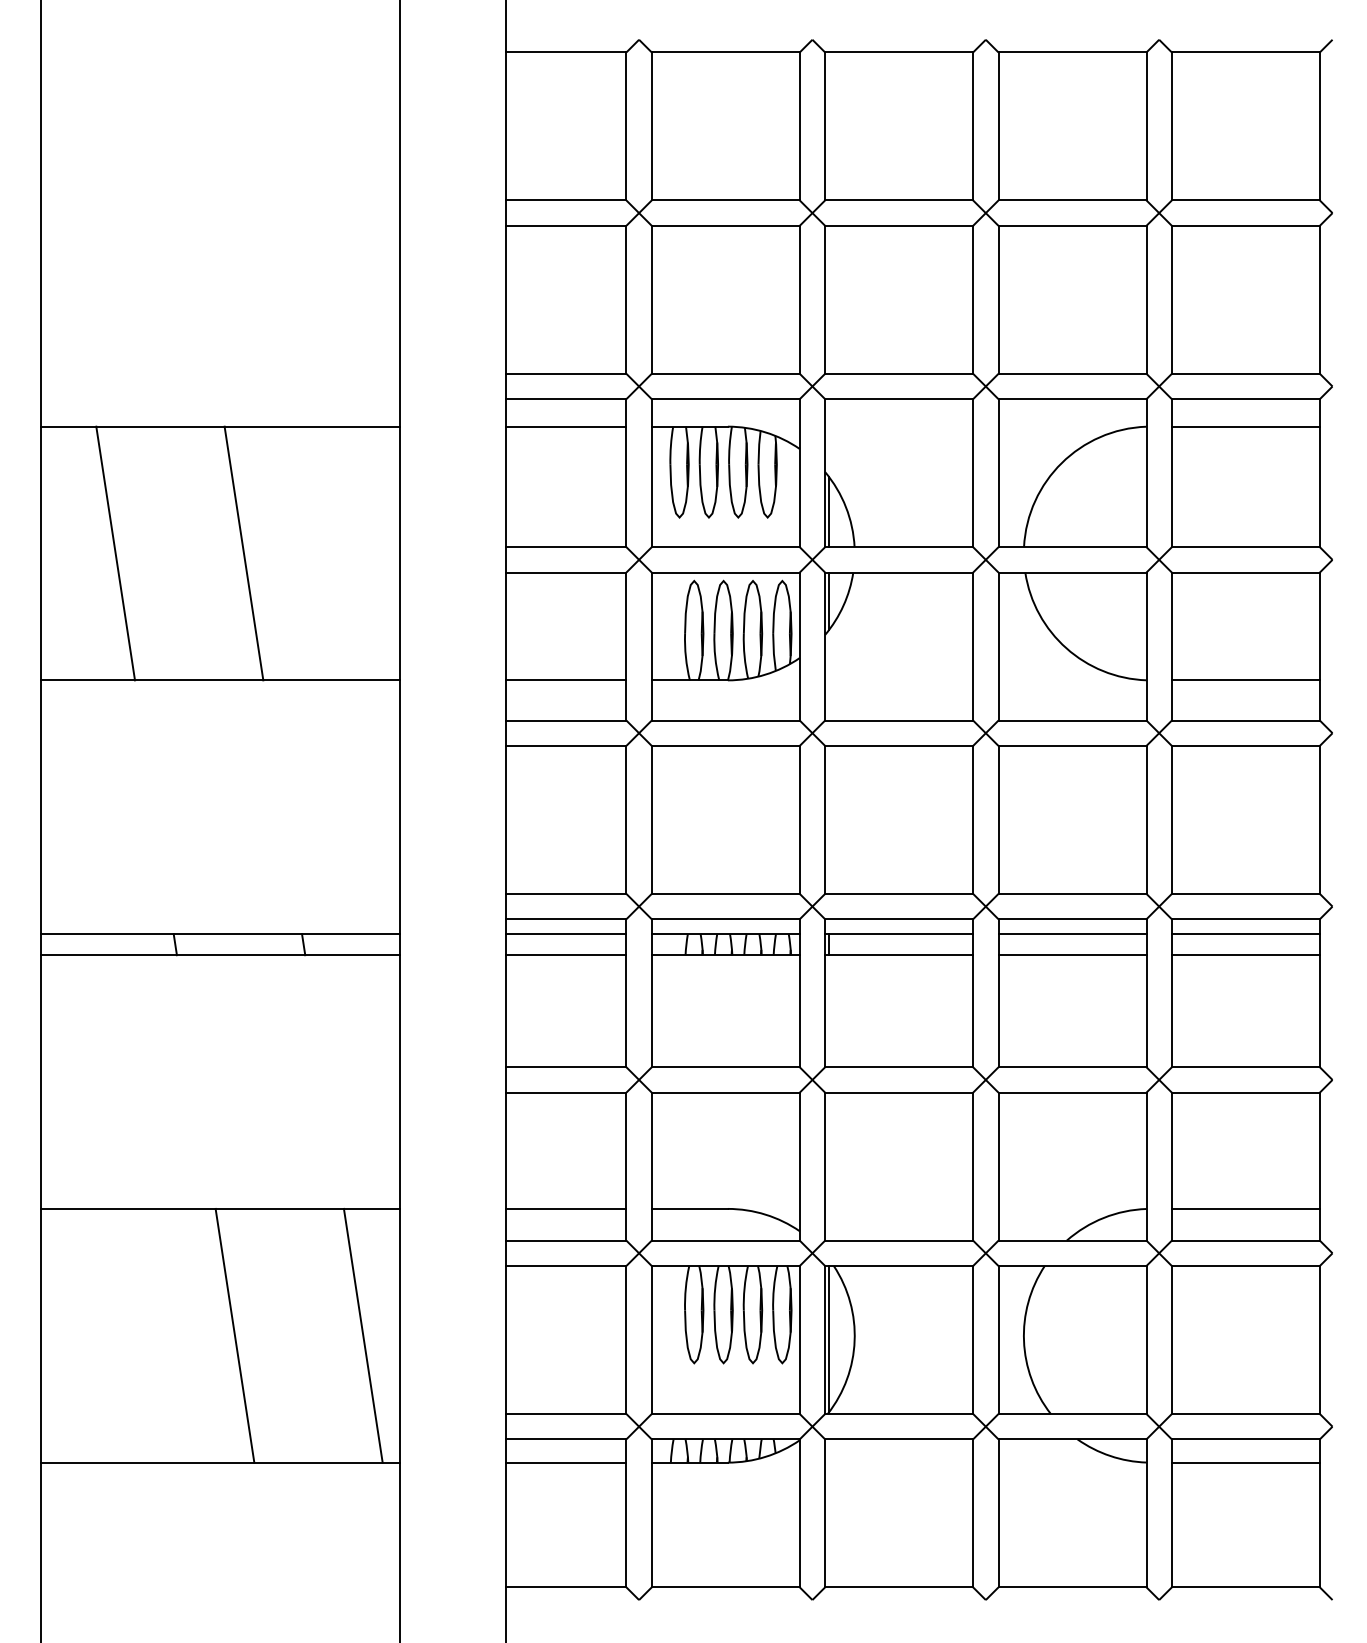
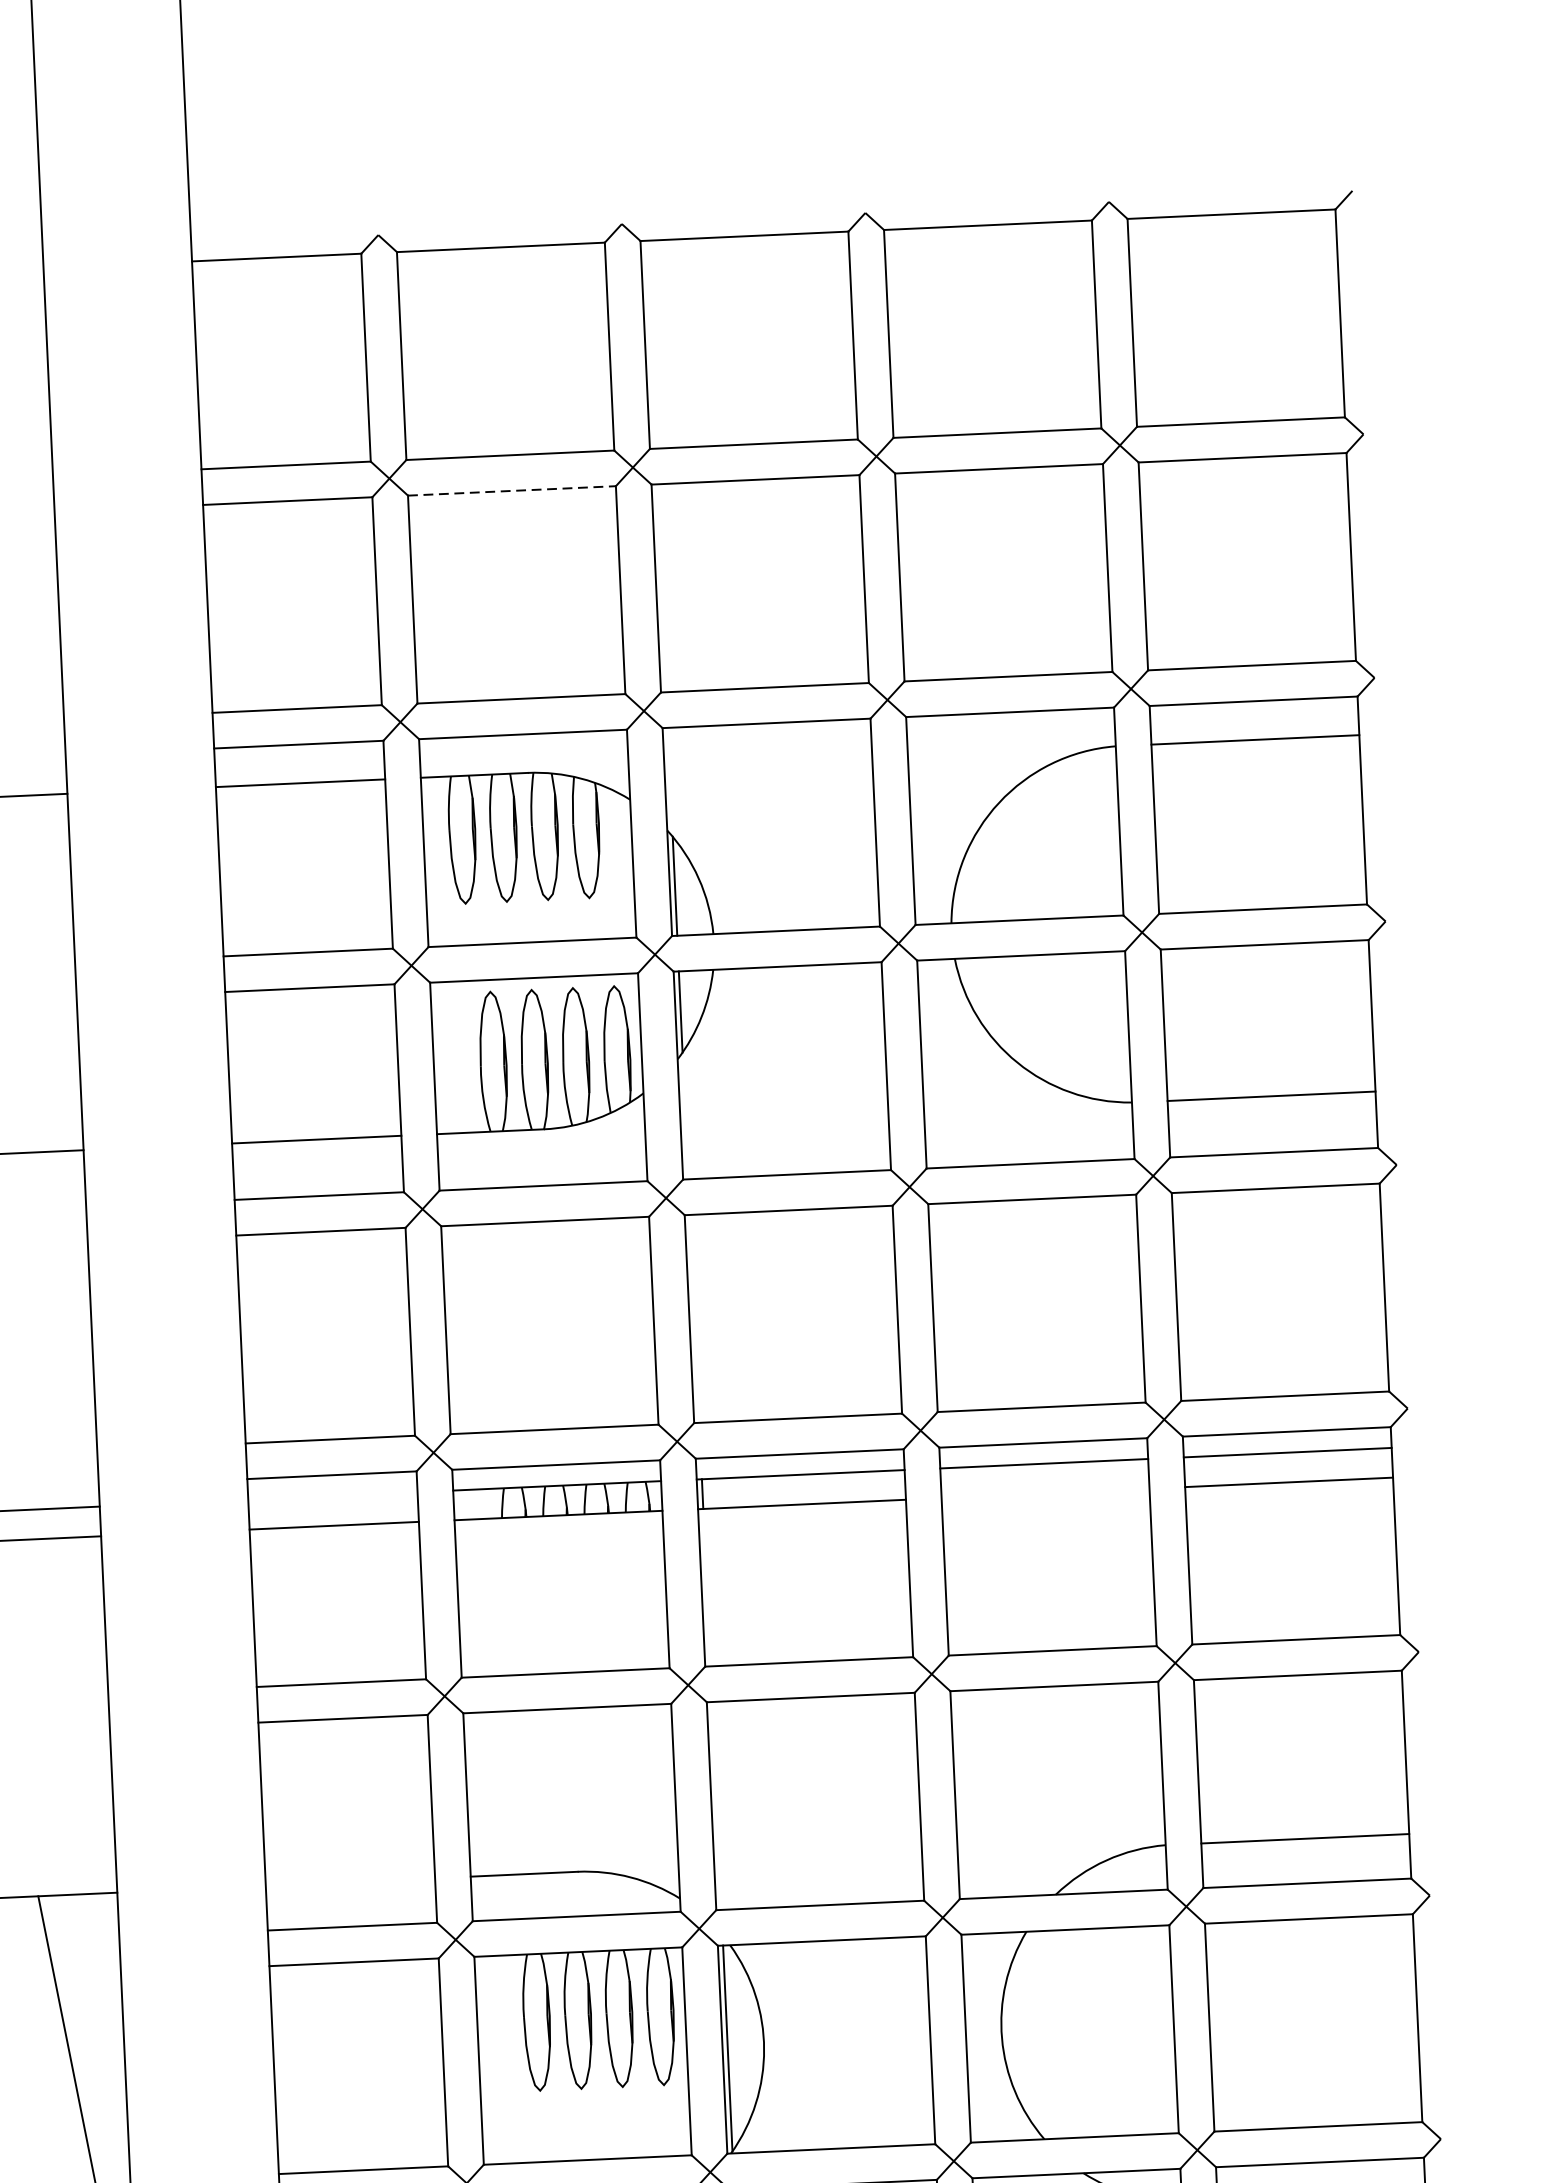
line: (725, 225) -> (511, 490), solid -> dashed
line: (565, 934) -> (332, 1496), removed
line: (1072, 955) -> (1045, 1493), removed
line: (565, 1208) -> (349, 1881), removed

